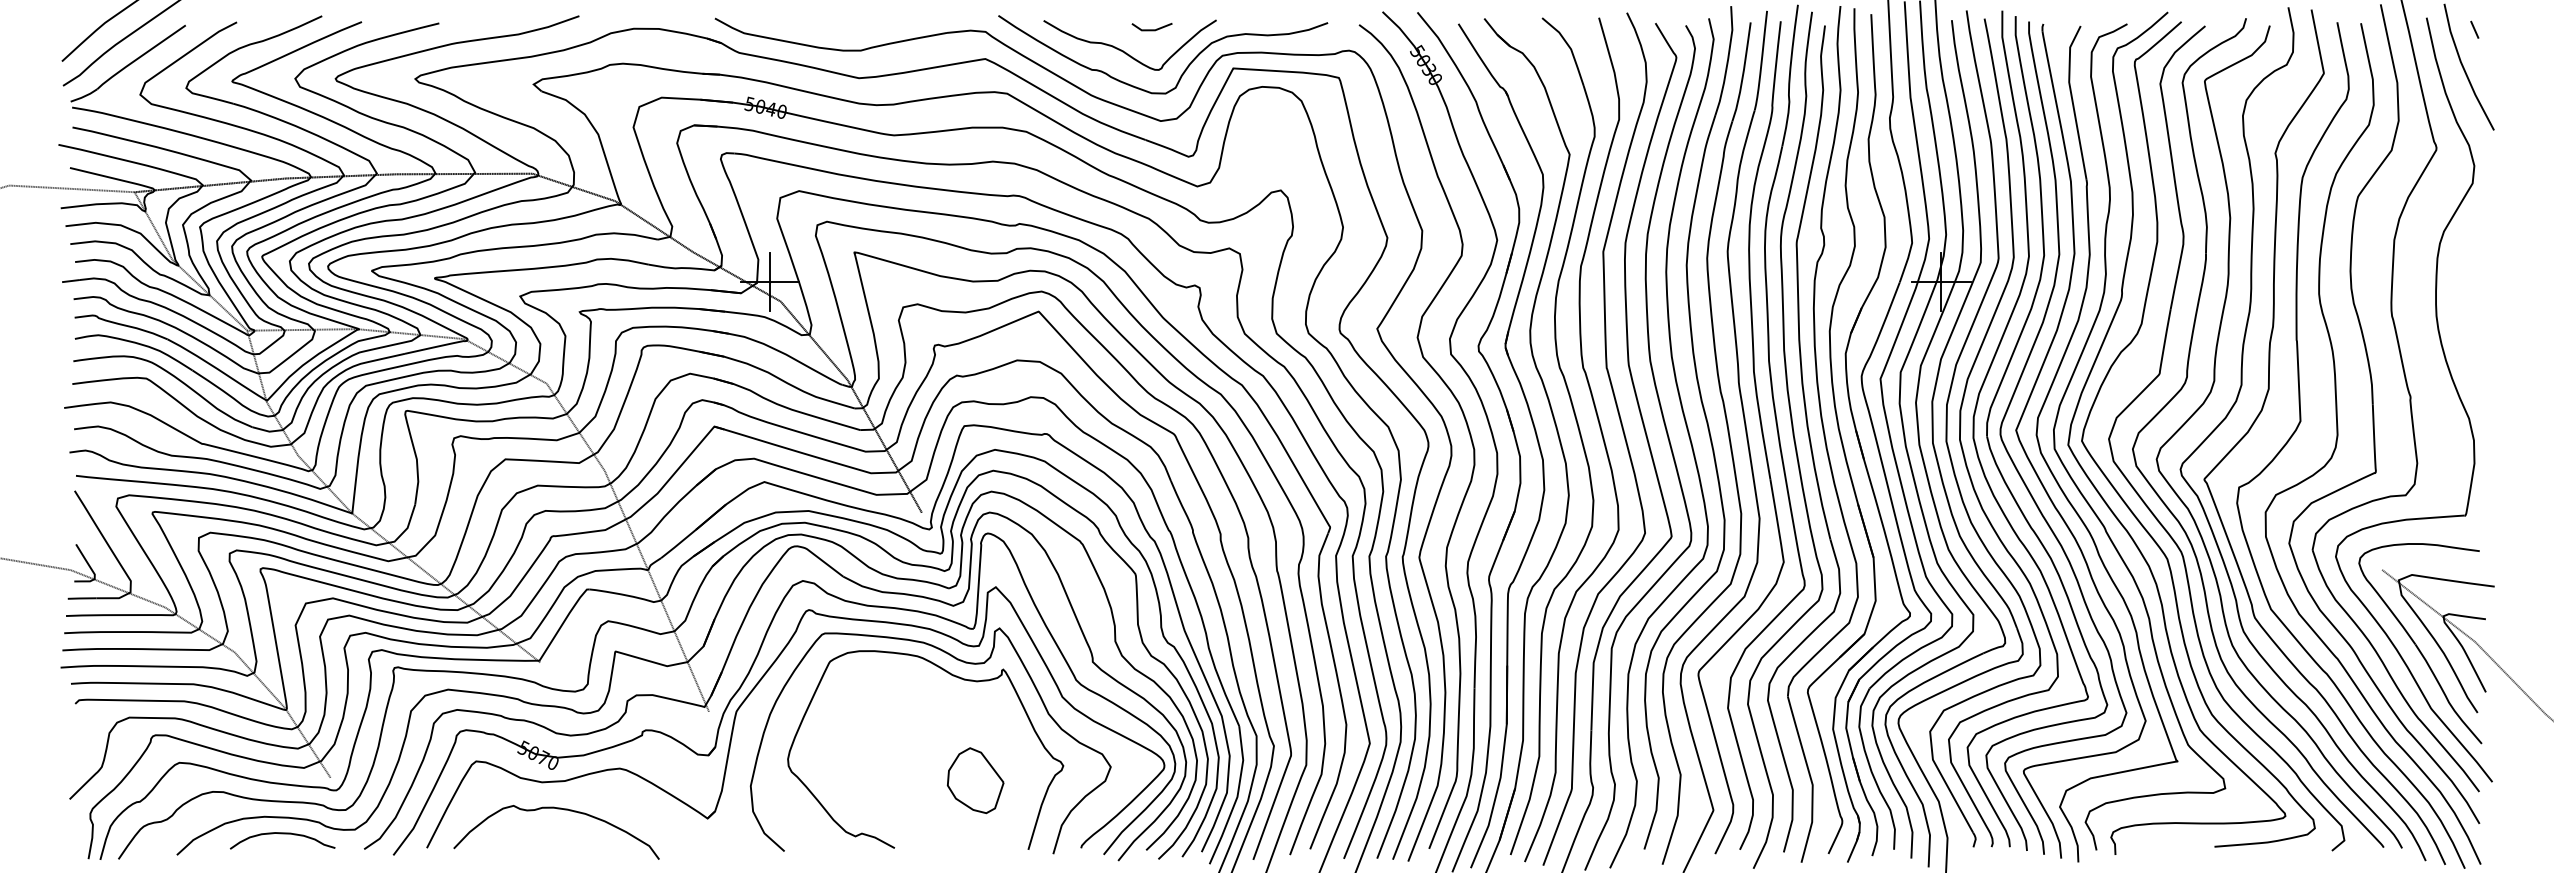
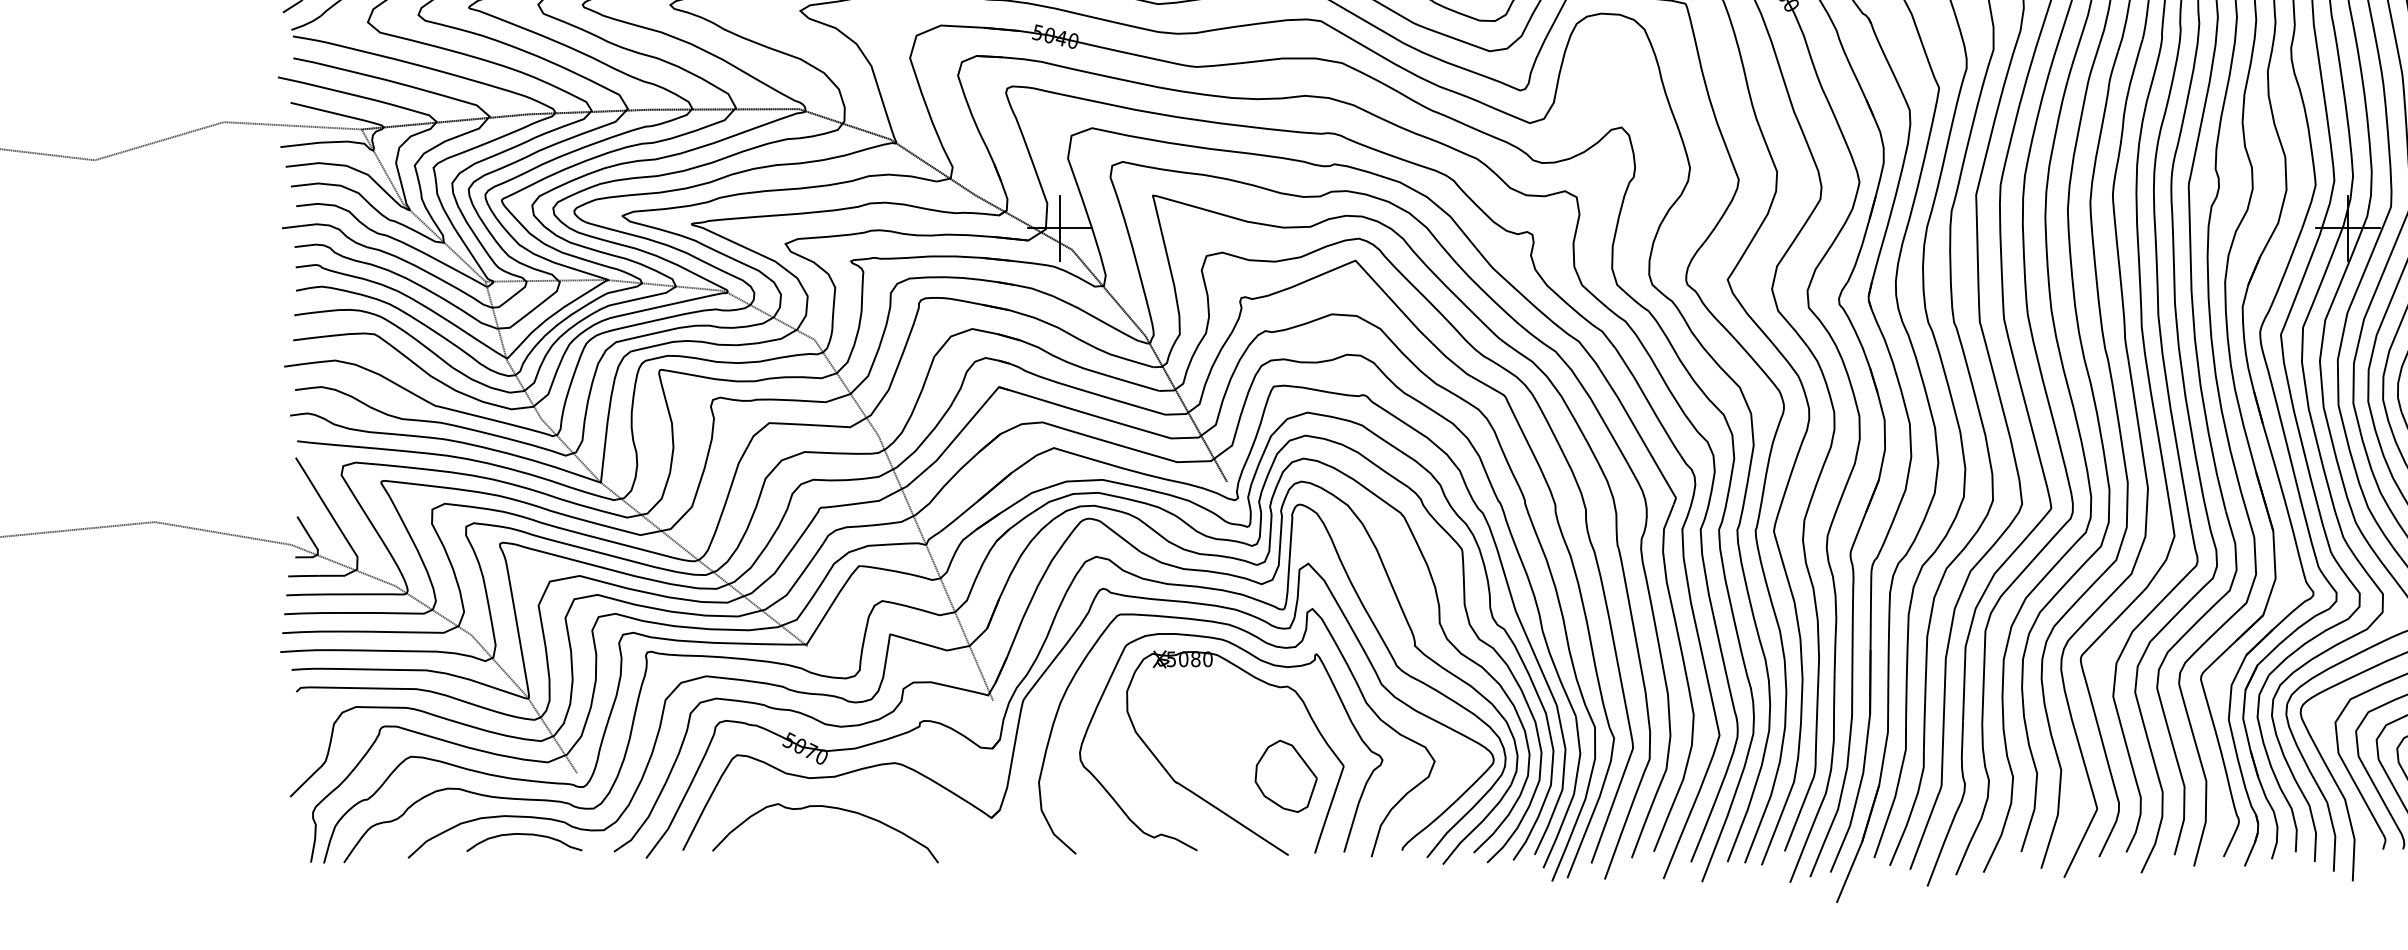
part: (900, 800) -> (1203, 798), added

